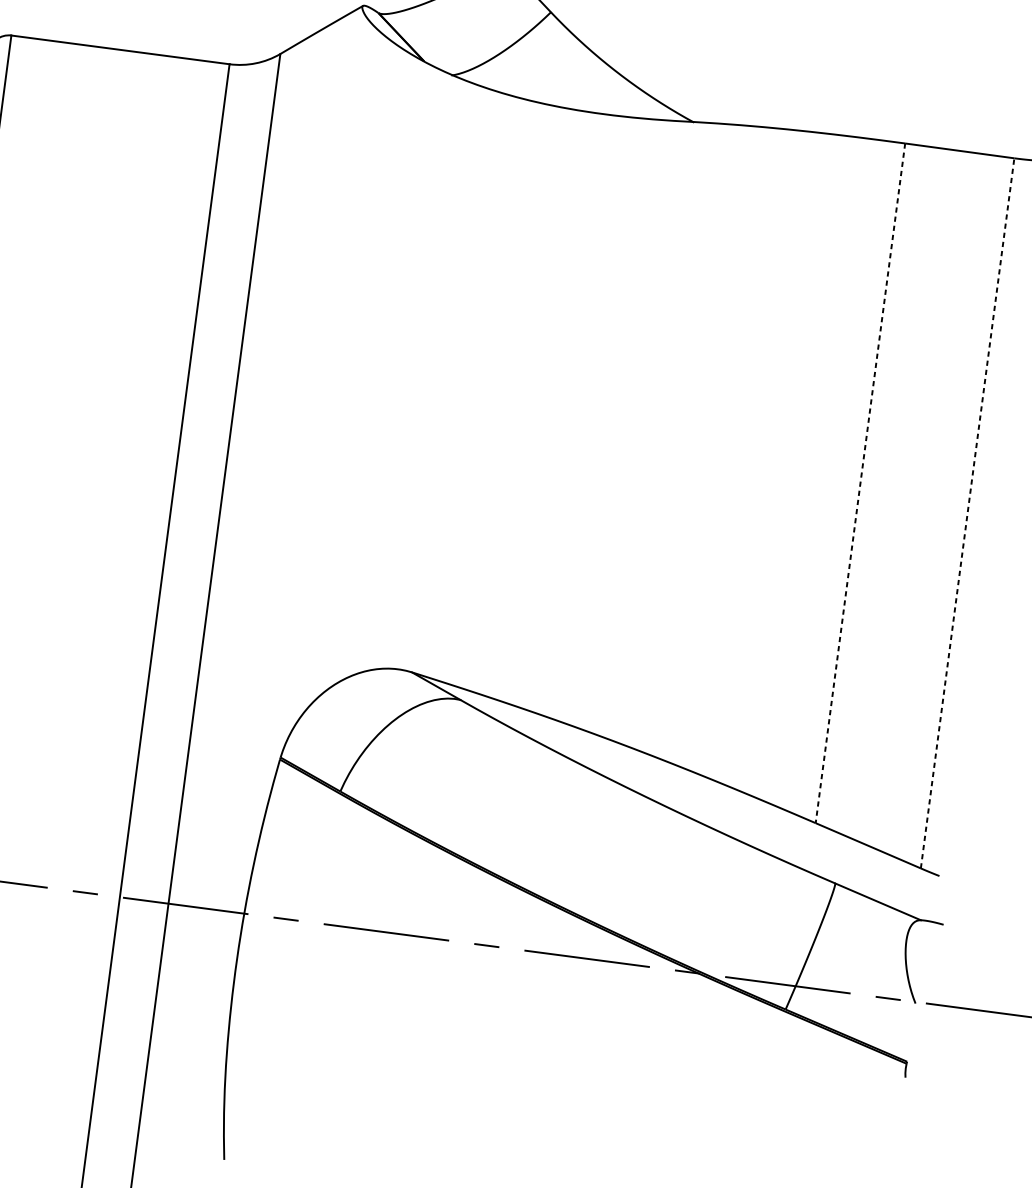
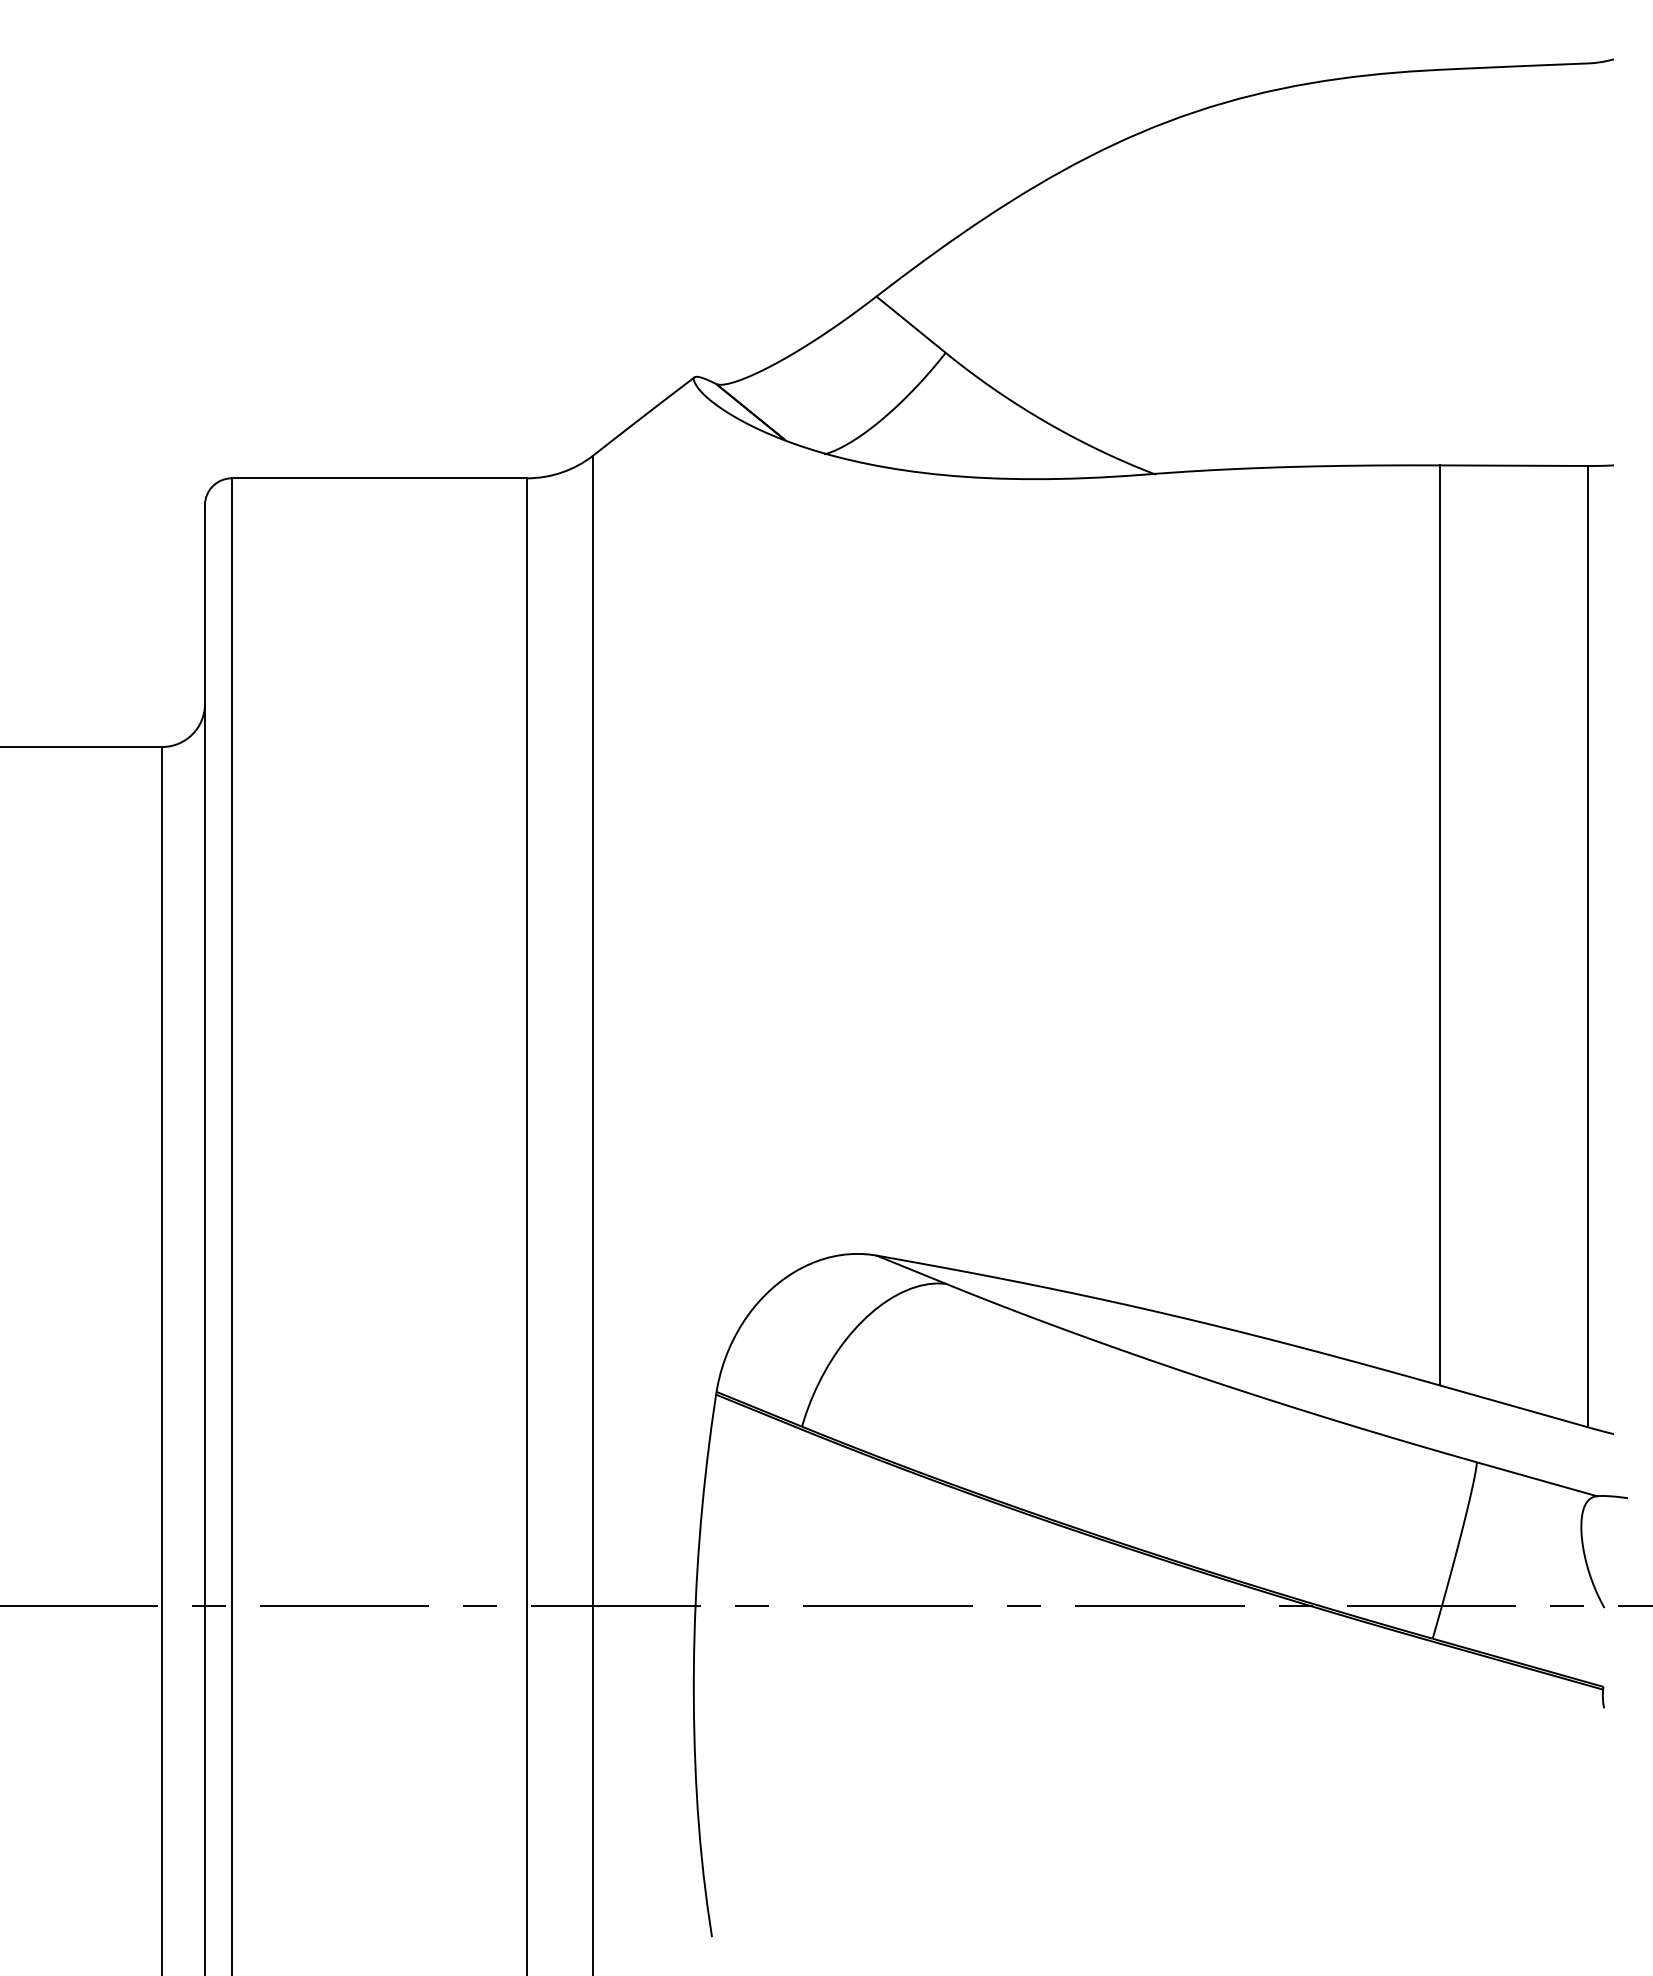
line: (860, 483) -> (1440, 925), dashed -> solid
line: (967, 513) -> (1587, 946), dashed -> solid

